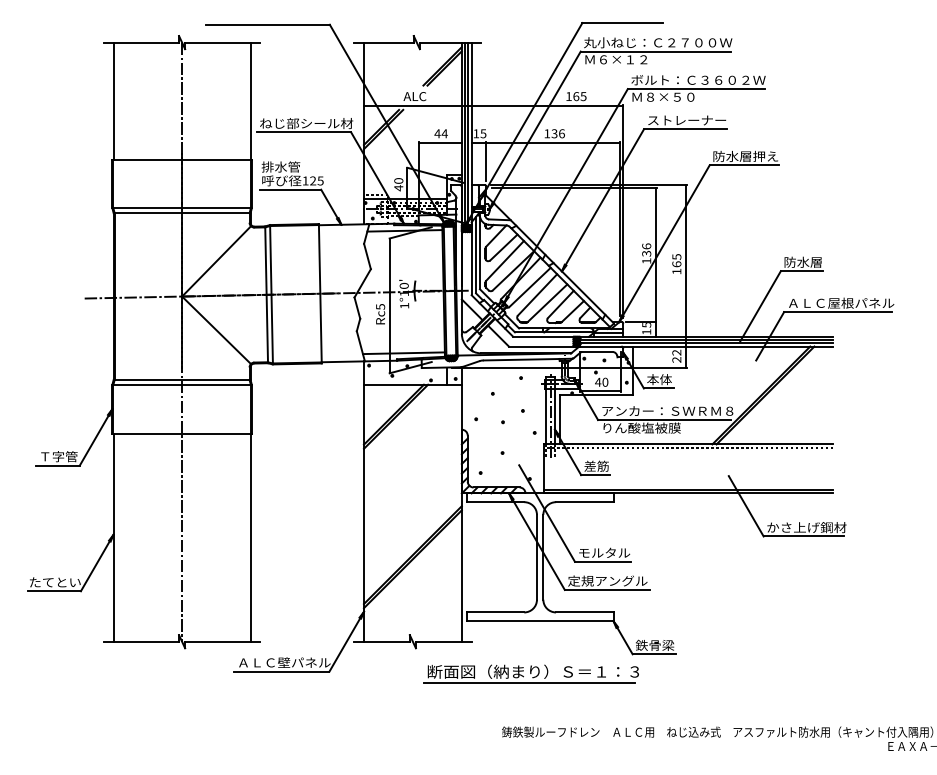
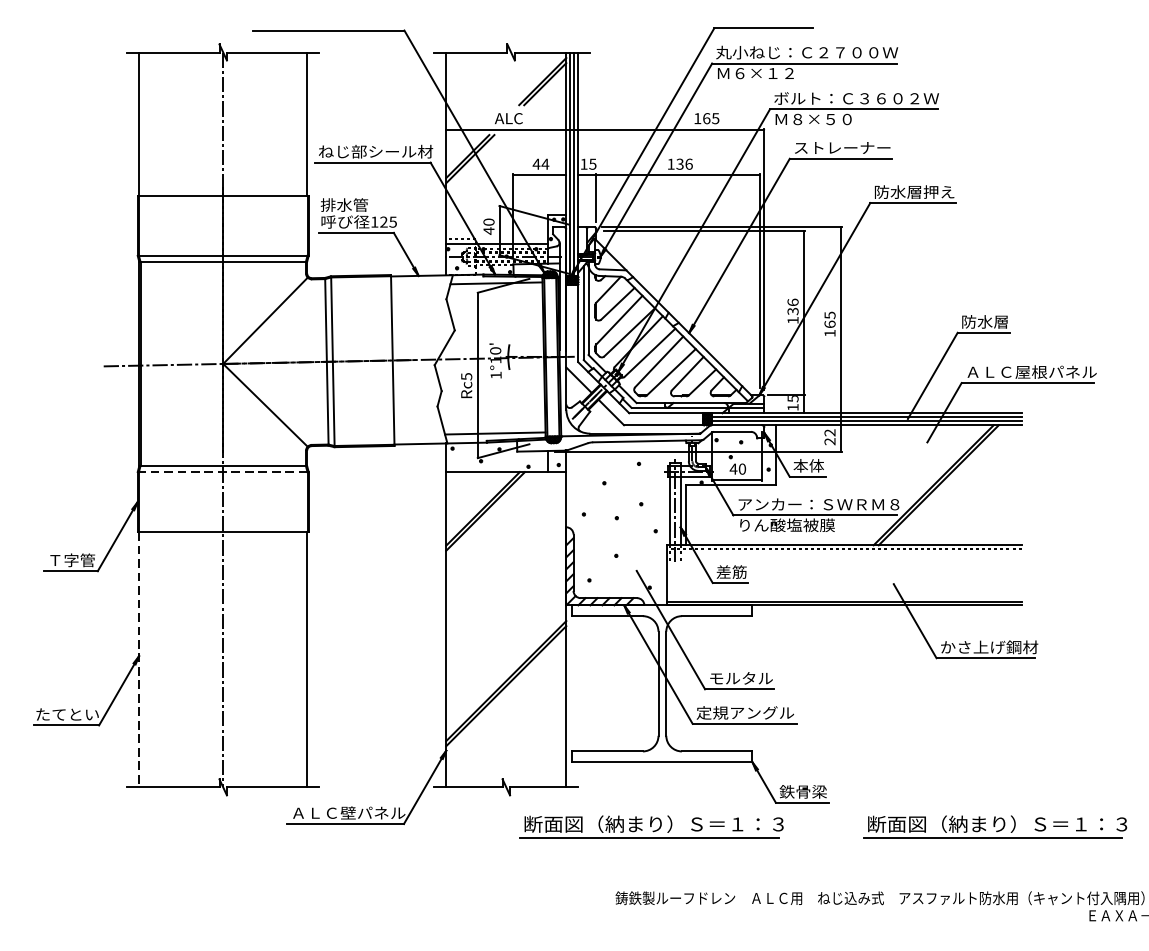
line: (182, 384) -> (223, 471), solid -> dashed
line: (113, 538) -> (139, 660), solid -> dashed
part: (810, 673) -> (993, 826), added

